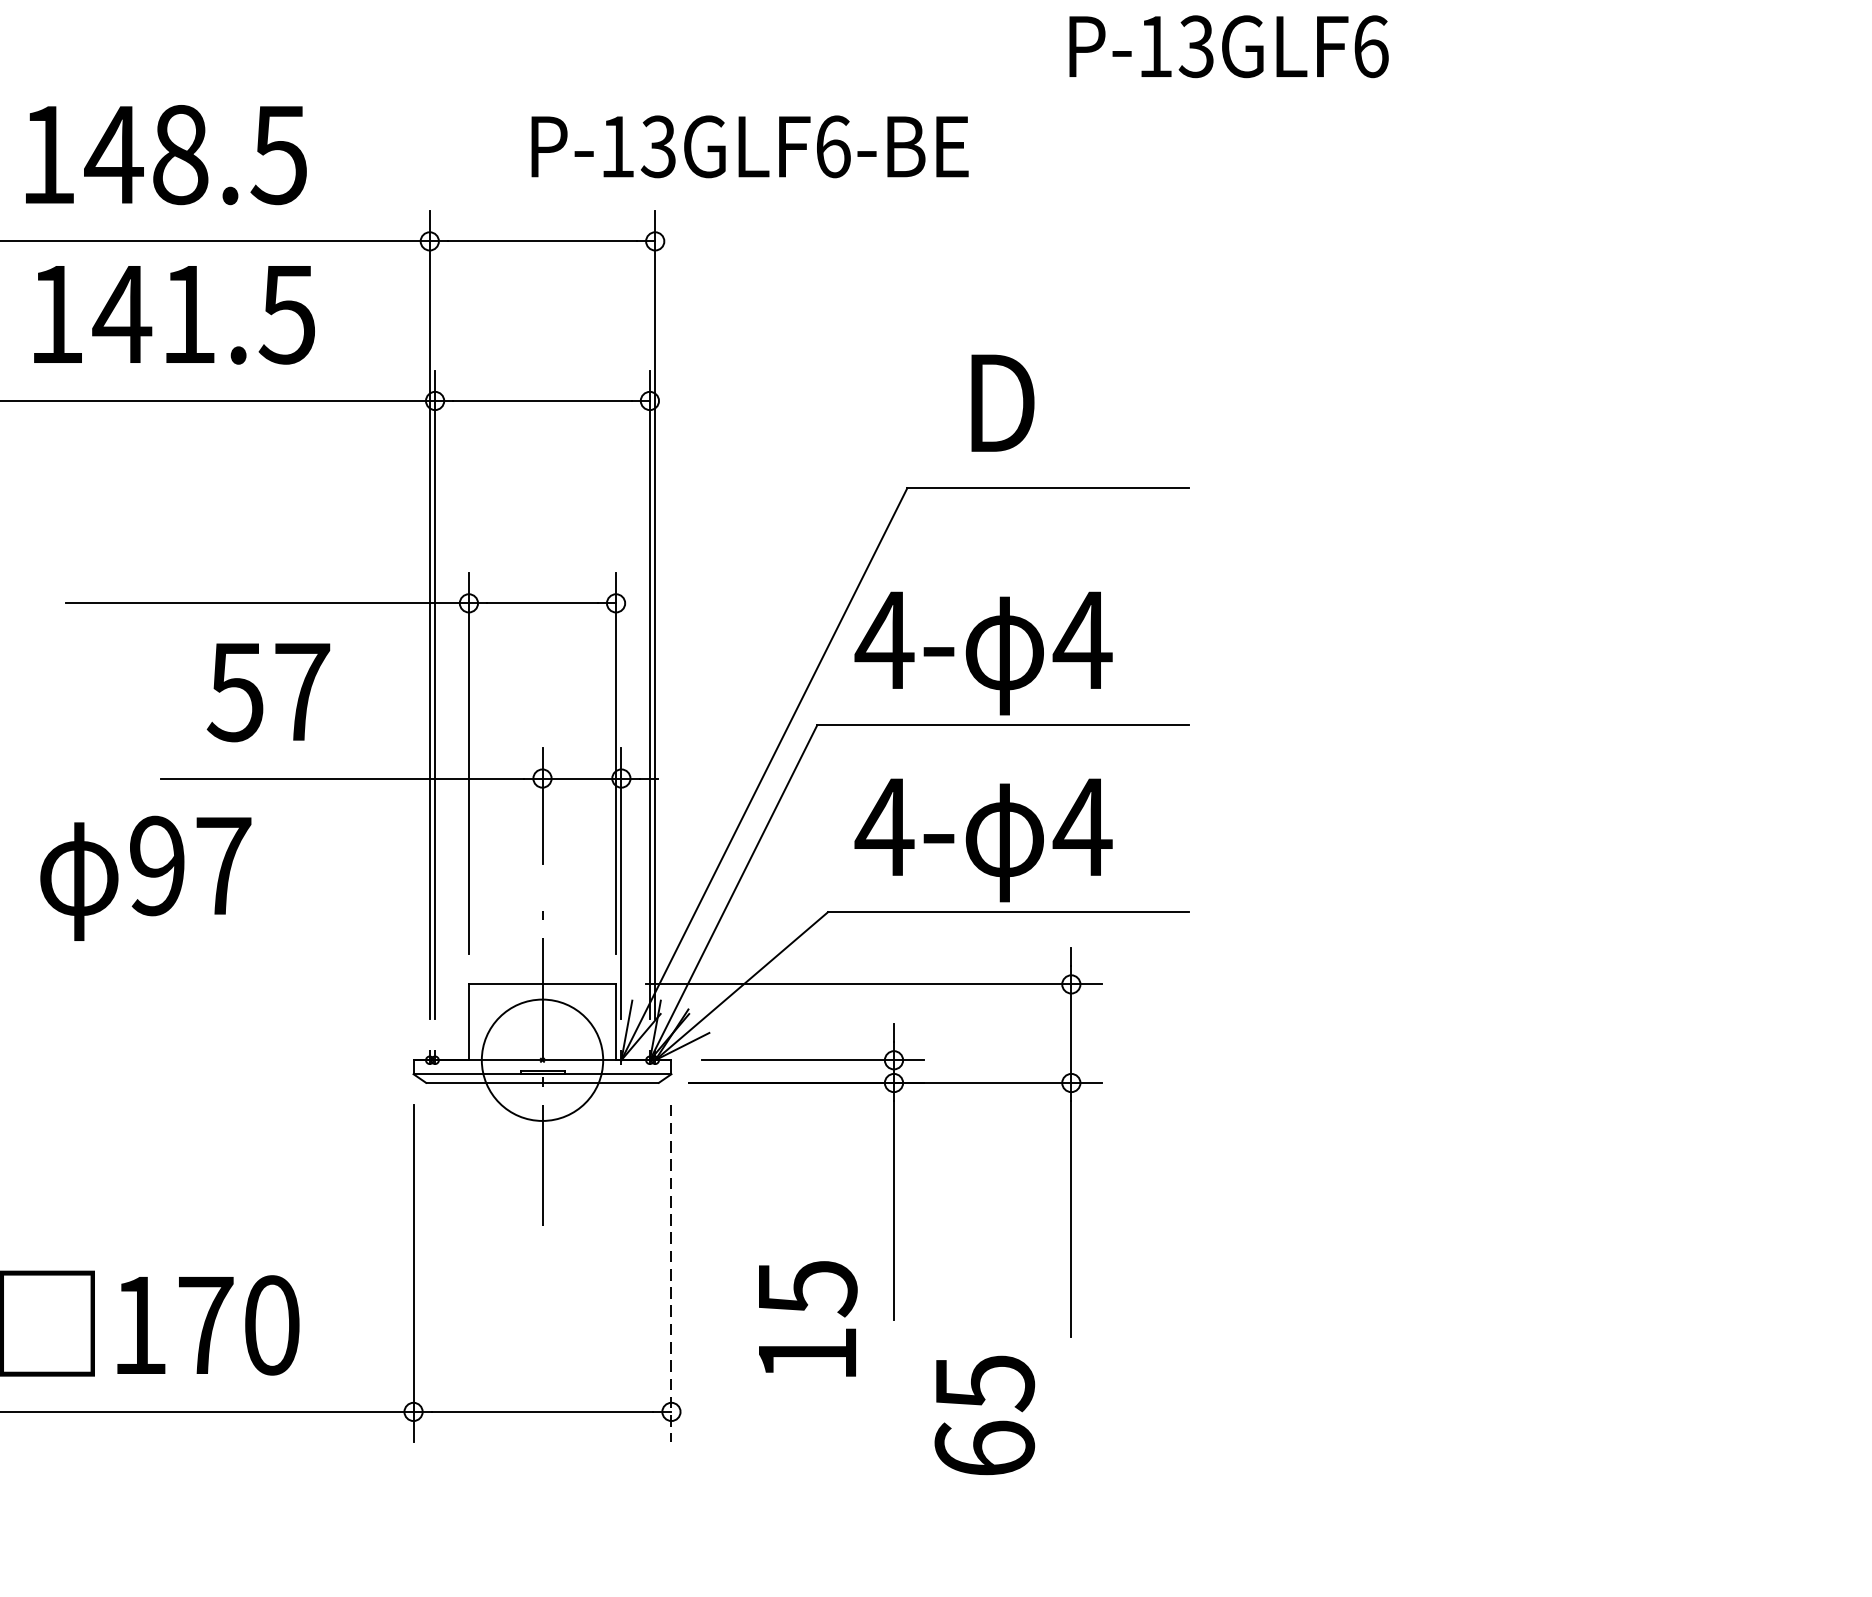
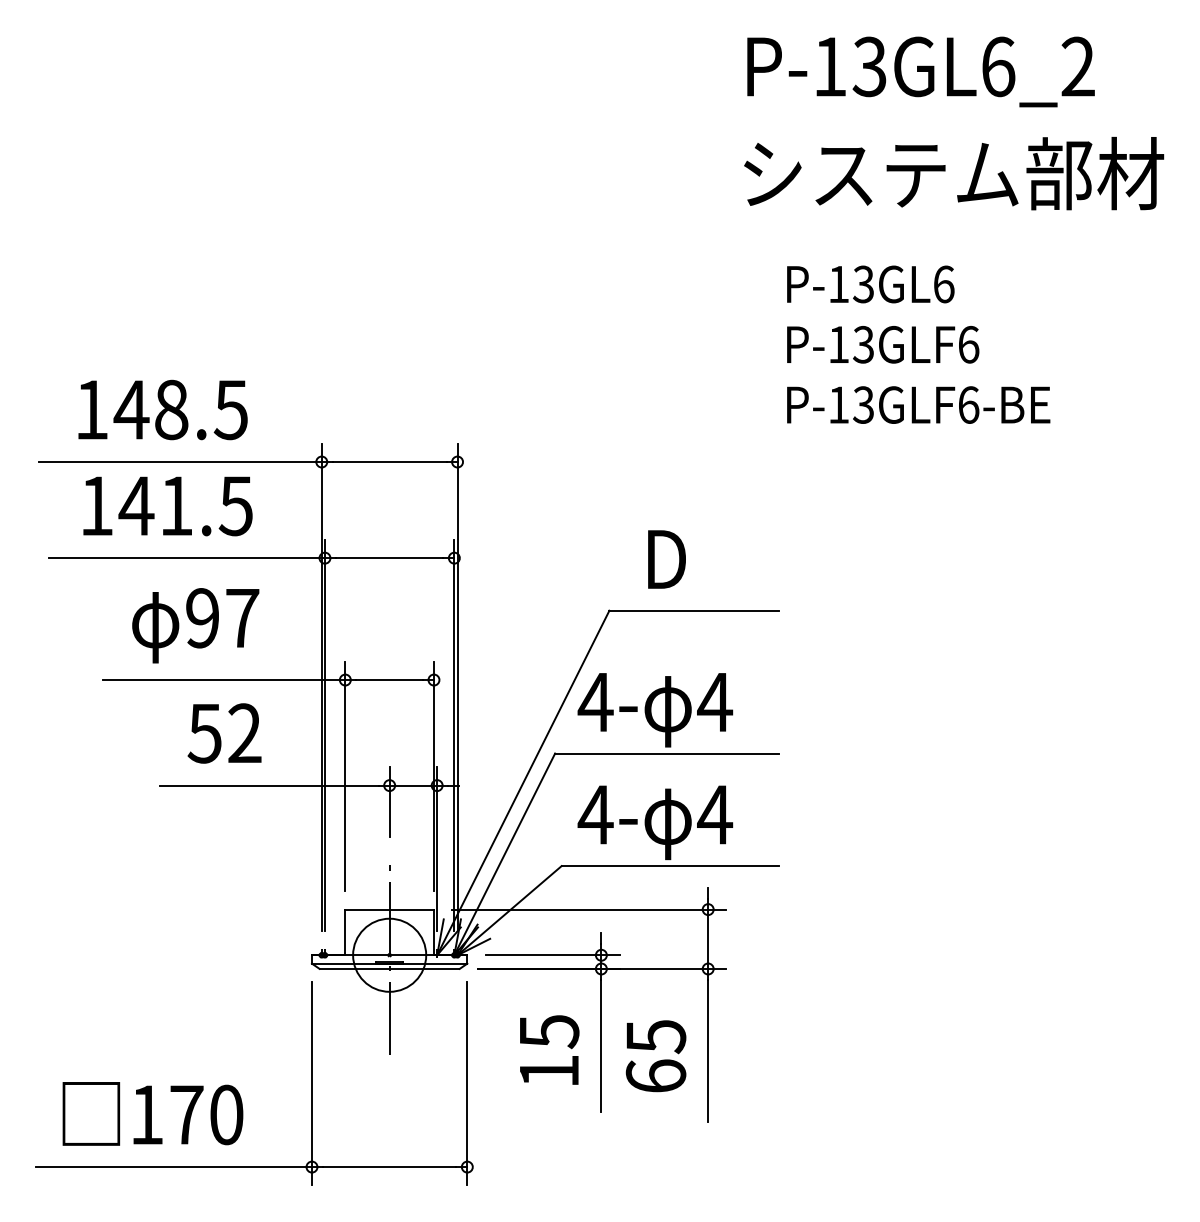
text: (1229, 46) -> (883, 344), moved
text: (749, 145) -> (918, 404), moved
text: (301, 690) -> (244, 732), 57 -> 52
text: (145, 878) -> (195, 625), moved
line: (671, 1273) -> (467, 1083), dashed -> solid
text: (807, 1317) -> (549, 1049), moved
text: (983, 1415) -> (655, 1056), moved

